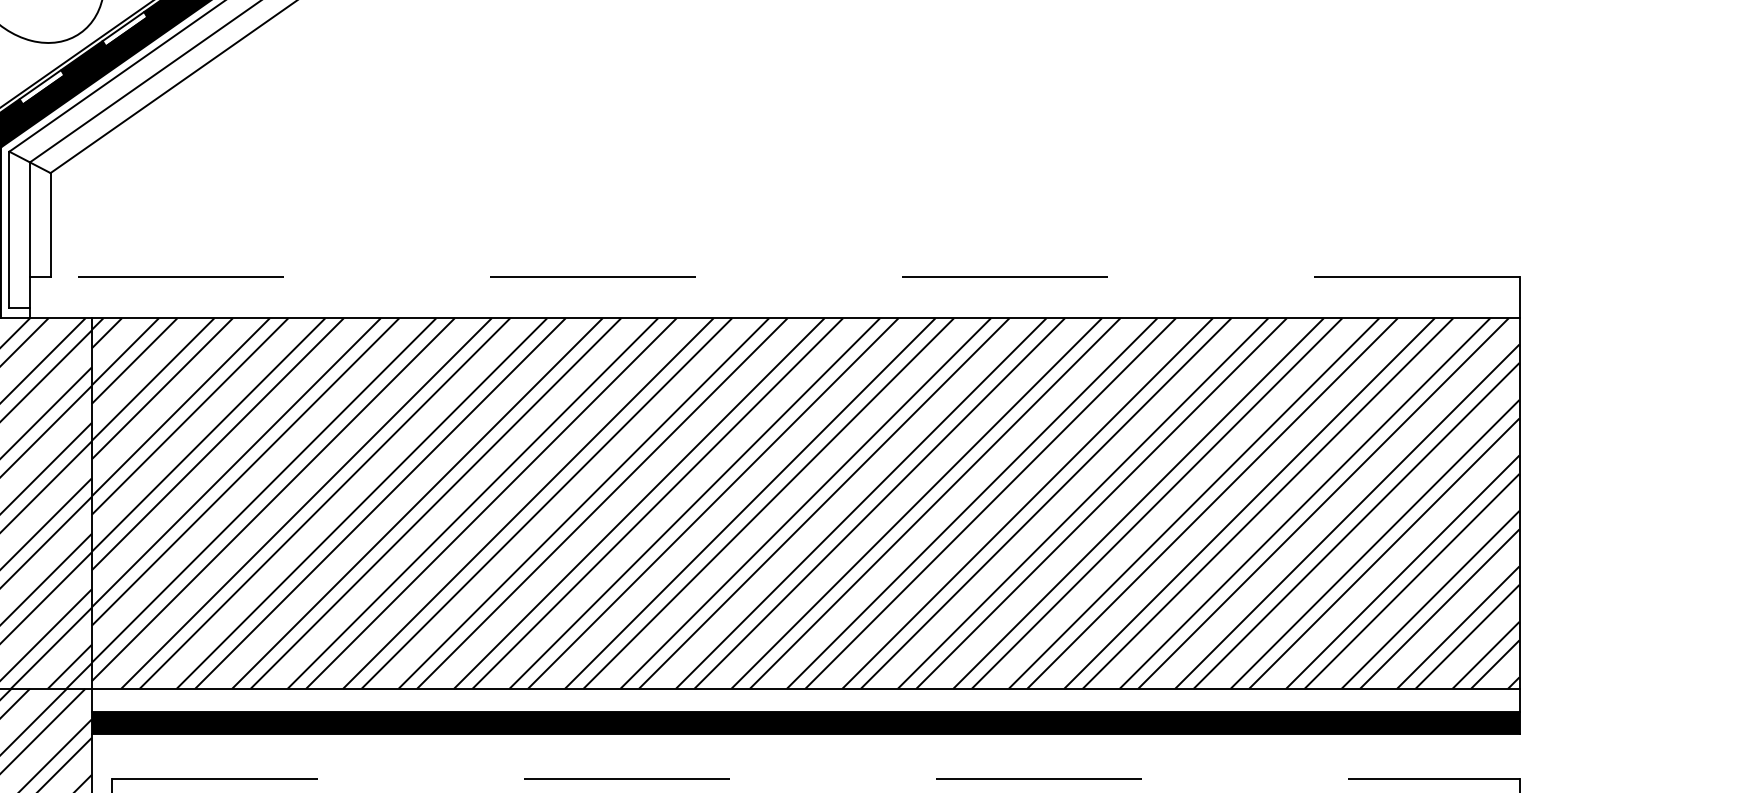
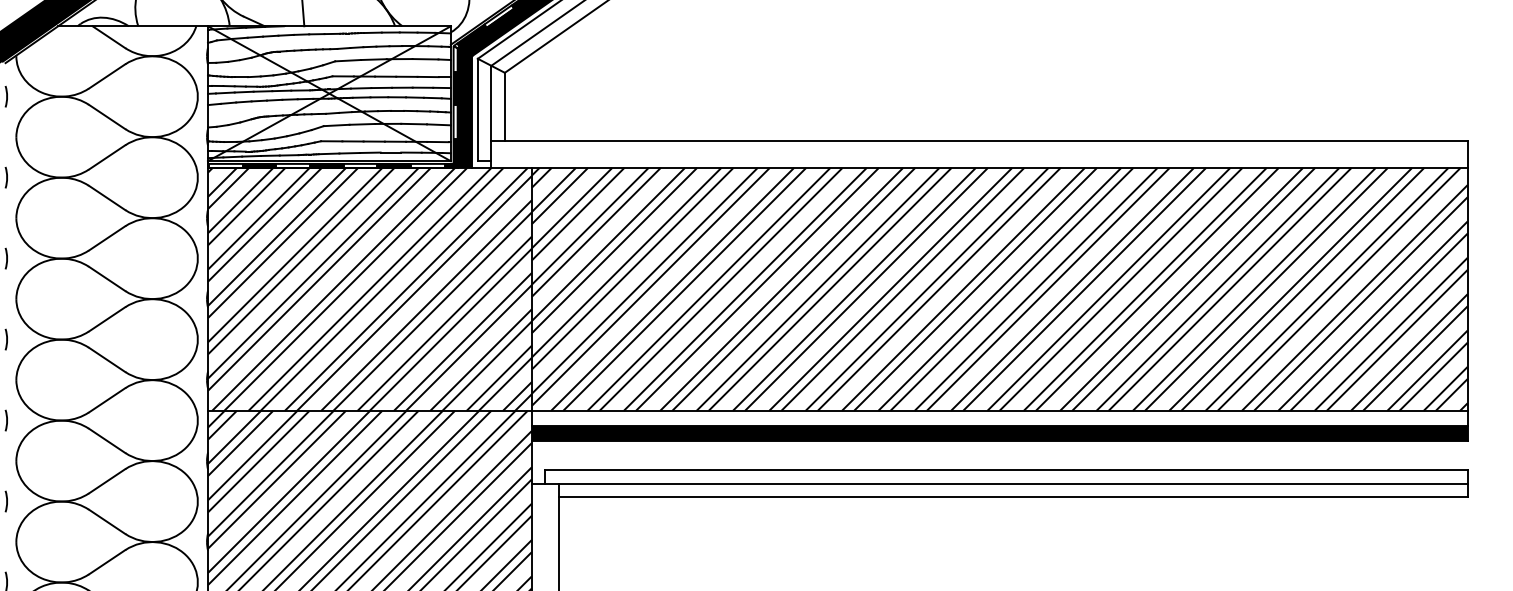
line: (783, 276) -> (985, 140), dashed -> solid
line: (815, 779) -> (1006, 470), dashed -> solid

